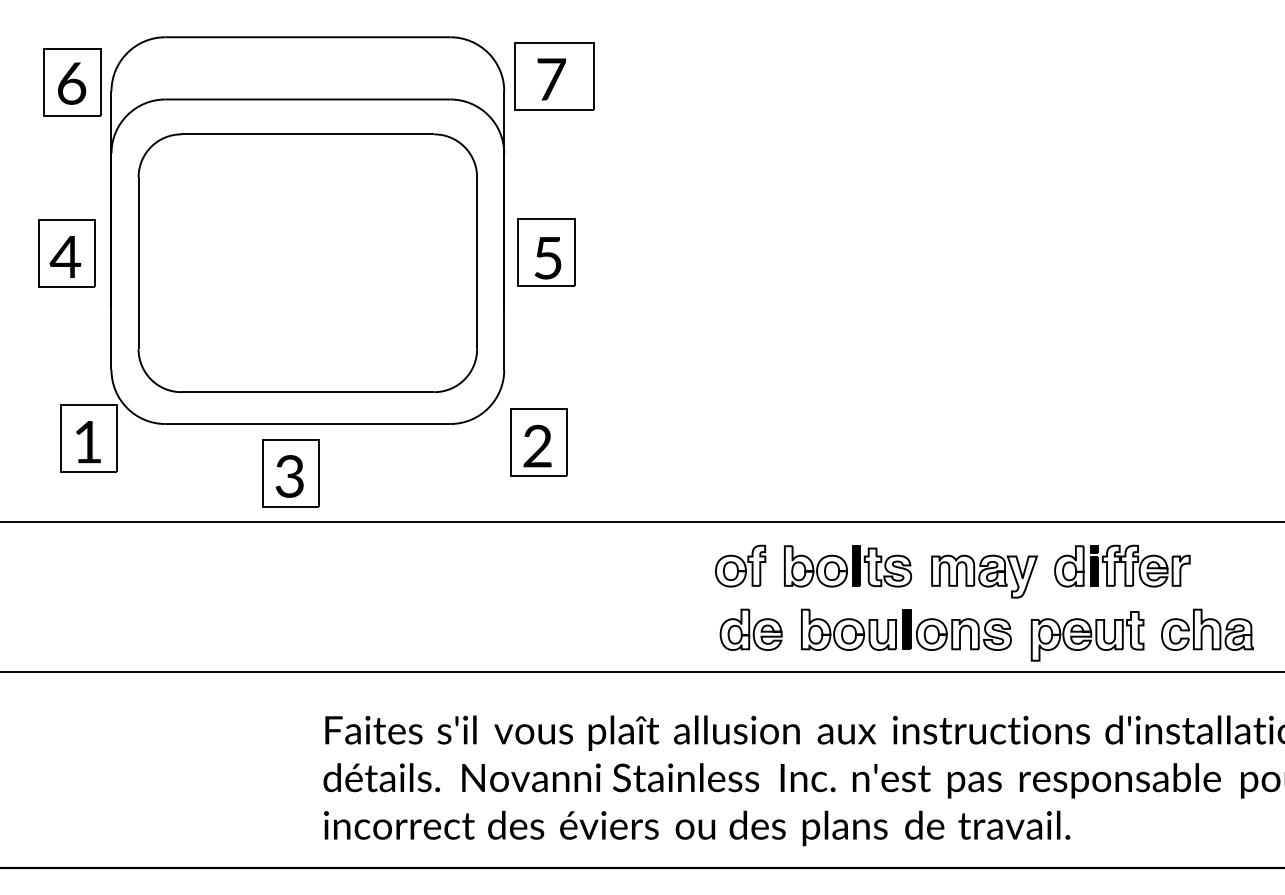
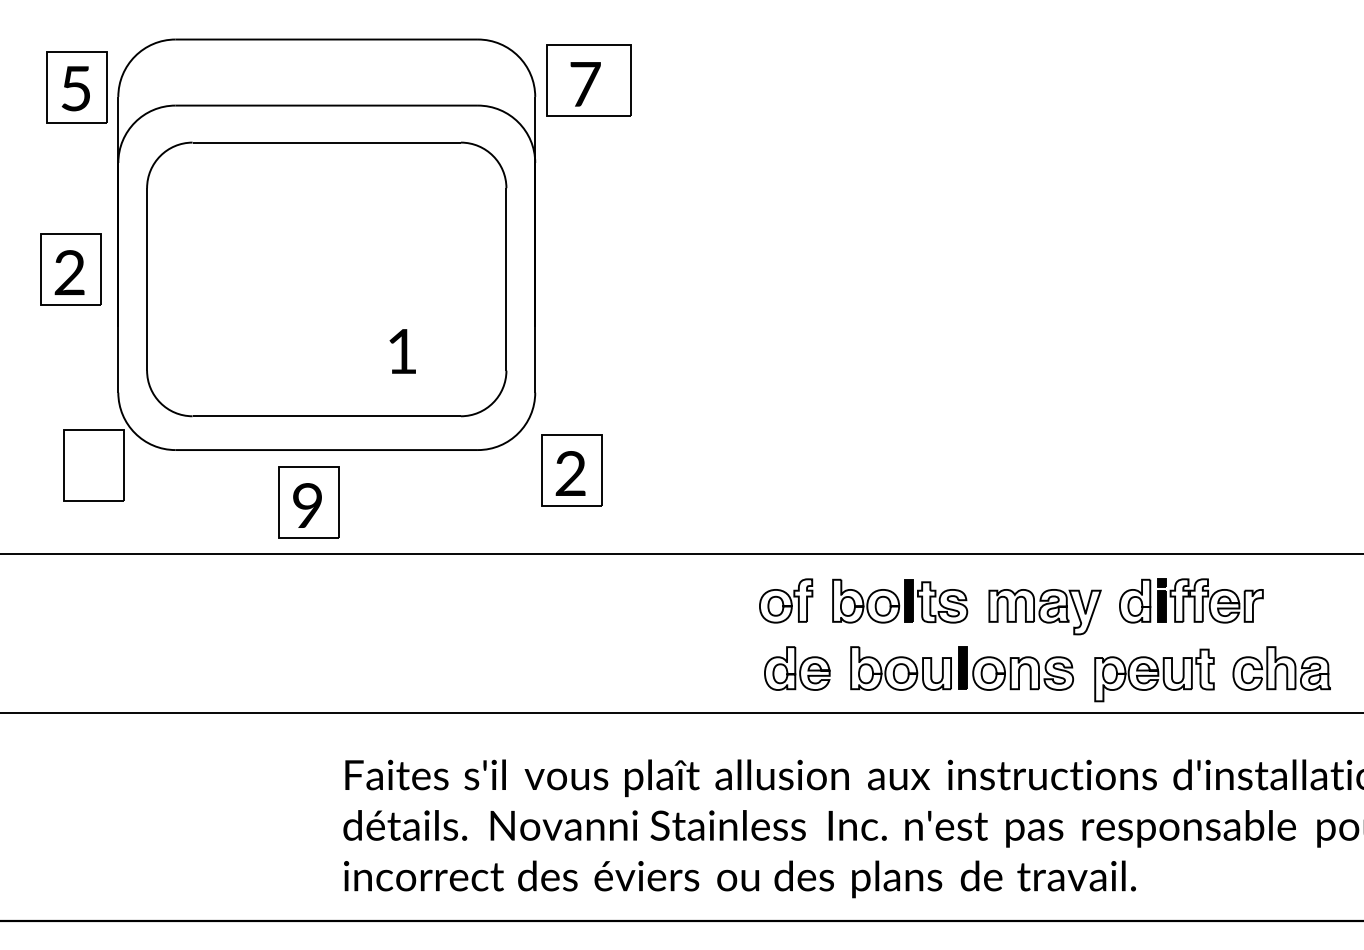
text: (72, 83) -> (76, 88), 6 -> 5
part: (546, 252) -> (580, 268), removed
text: (65, 256) -> (69, 272), 4 -> 2
text: (88, 442) -> (402, 351), moved
text: (289, 476) -> (307, 505), 3 -> 9

